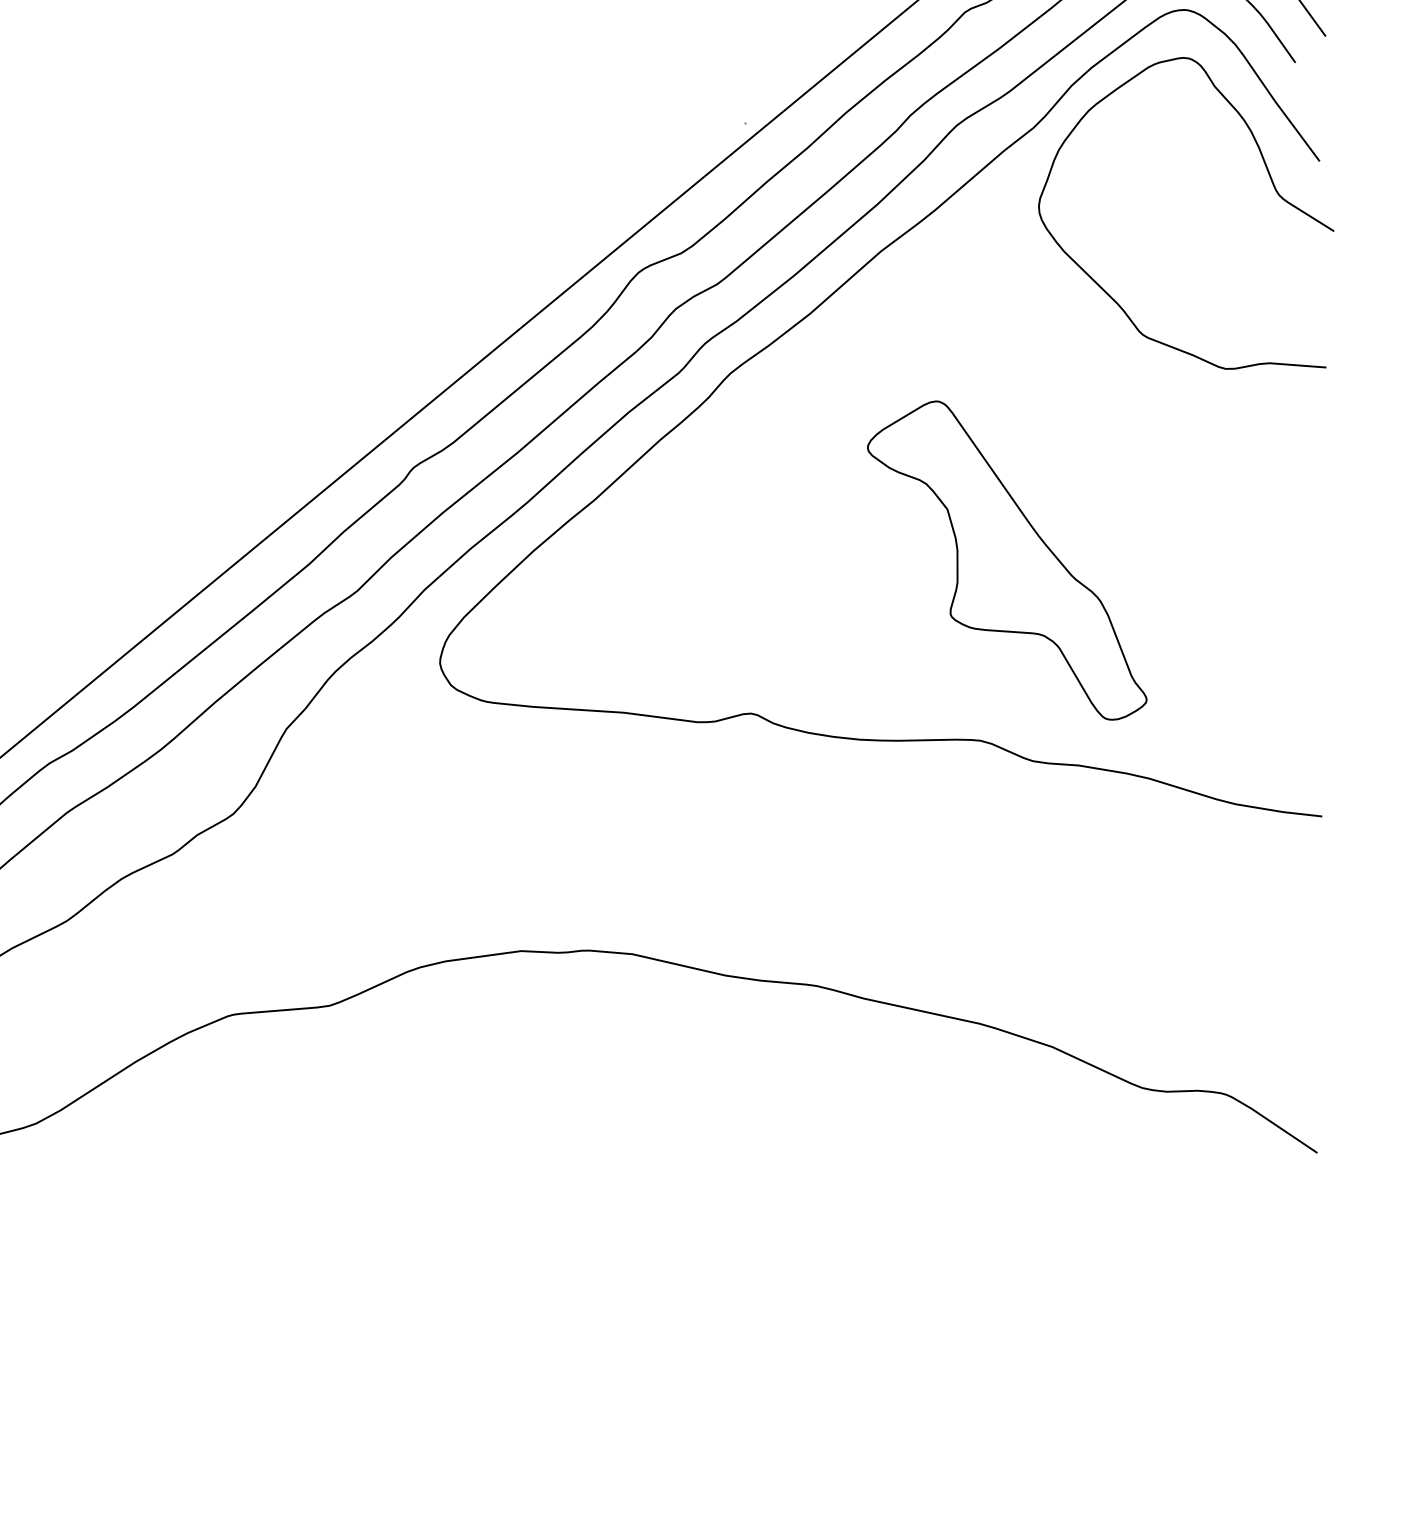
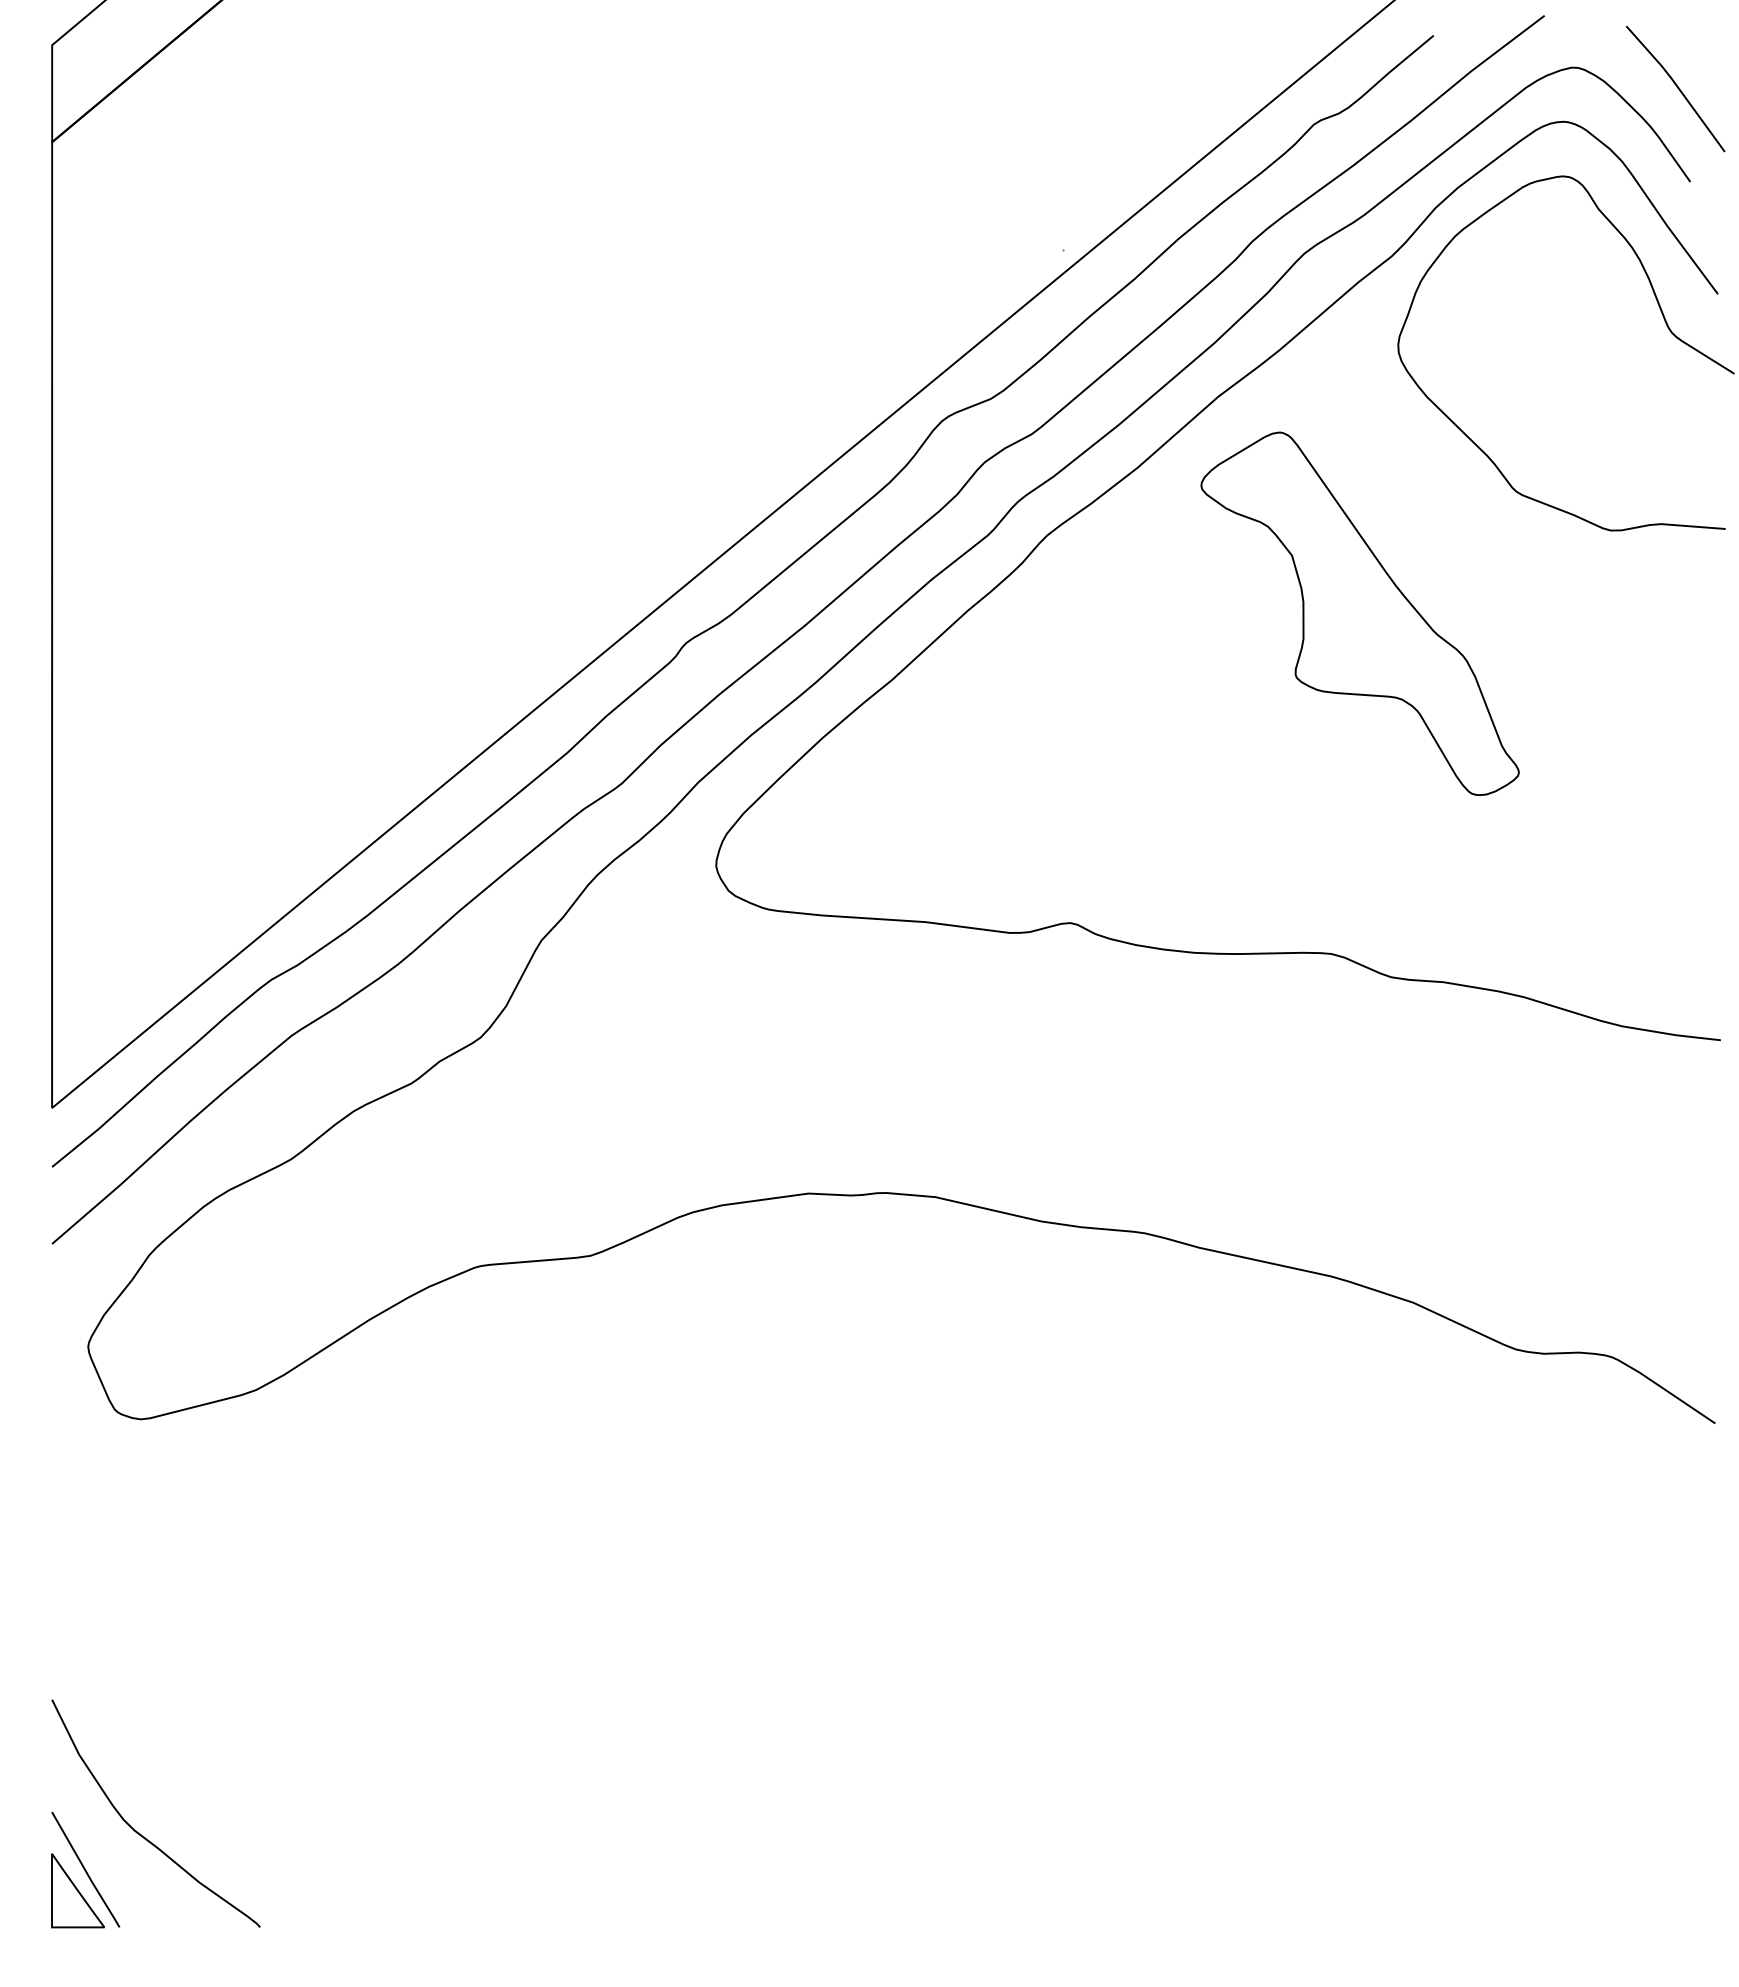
part: (1006, 560) -> (1359, 613), moved

